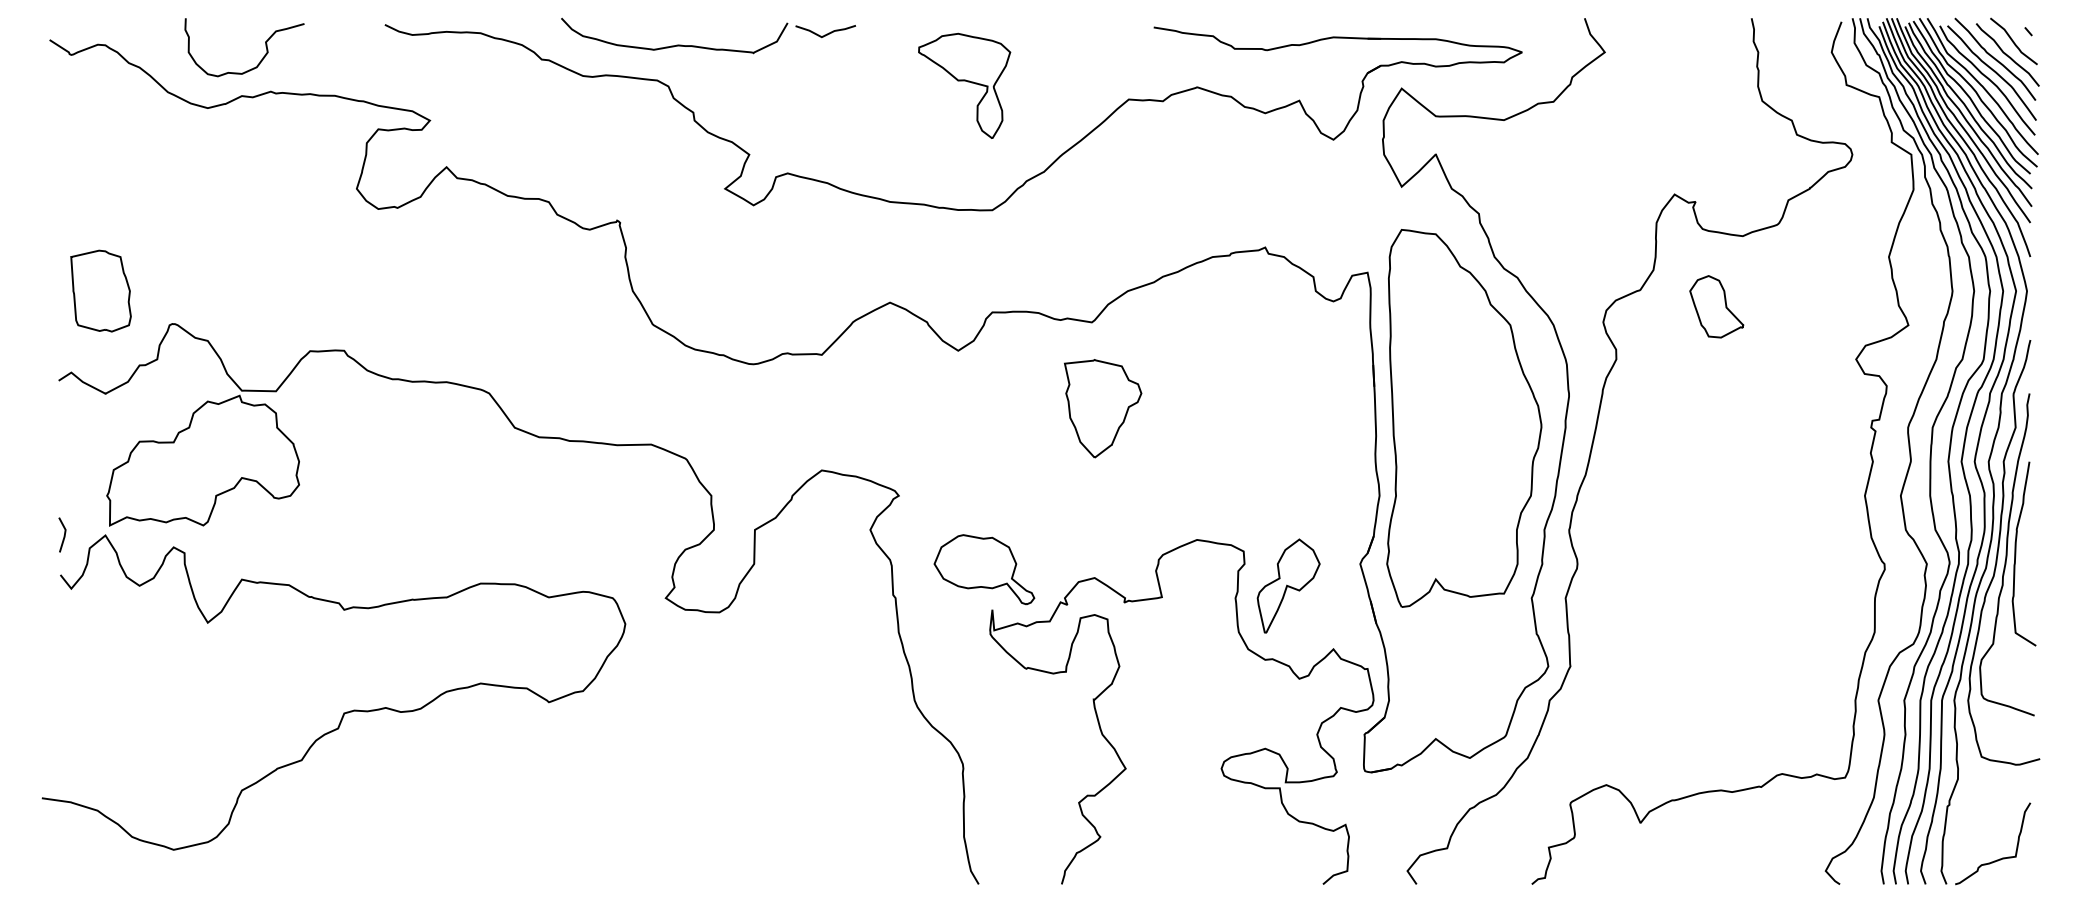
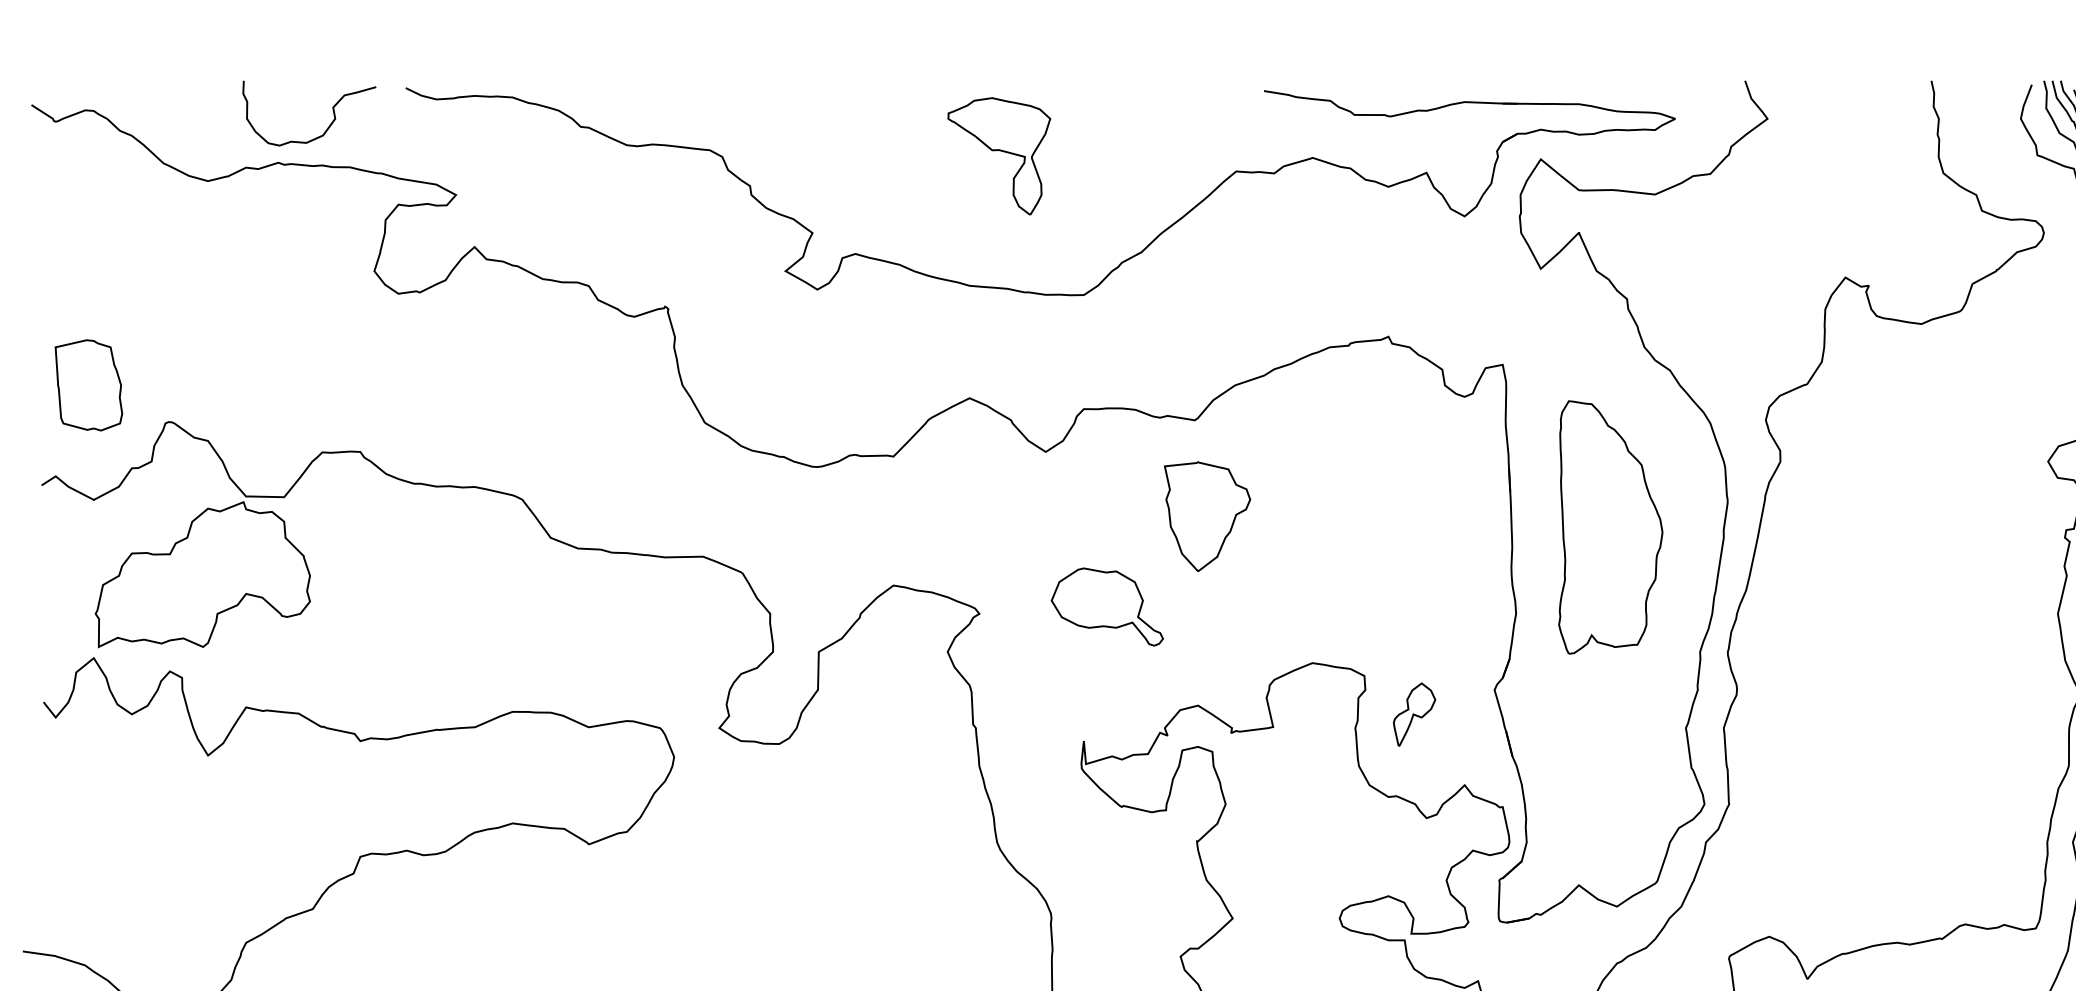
part: (708, 47) -> (766, 113), removed
curve: (259, 61) -> (326, 129), moved
part: (964, 85) -> (999, 155), moved
part: (1716, 306) -> (1892, 402), removed
part: (1464, 418) -> (1610, 527), size x0.6
line: (63, 535) -> (46, 658), removed
part: (984, 569) -> (1107, 606), moved
part: (1288, 585) -> (1414, 713), size x0.6

